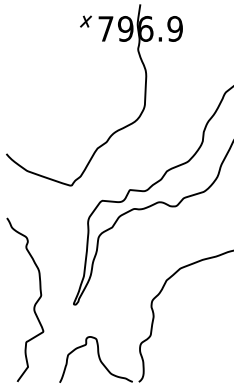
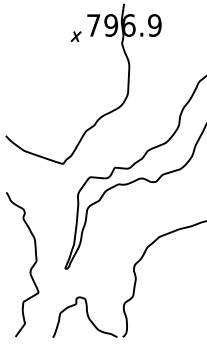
part: (85, 21) -> (75, 36), moved

